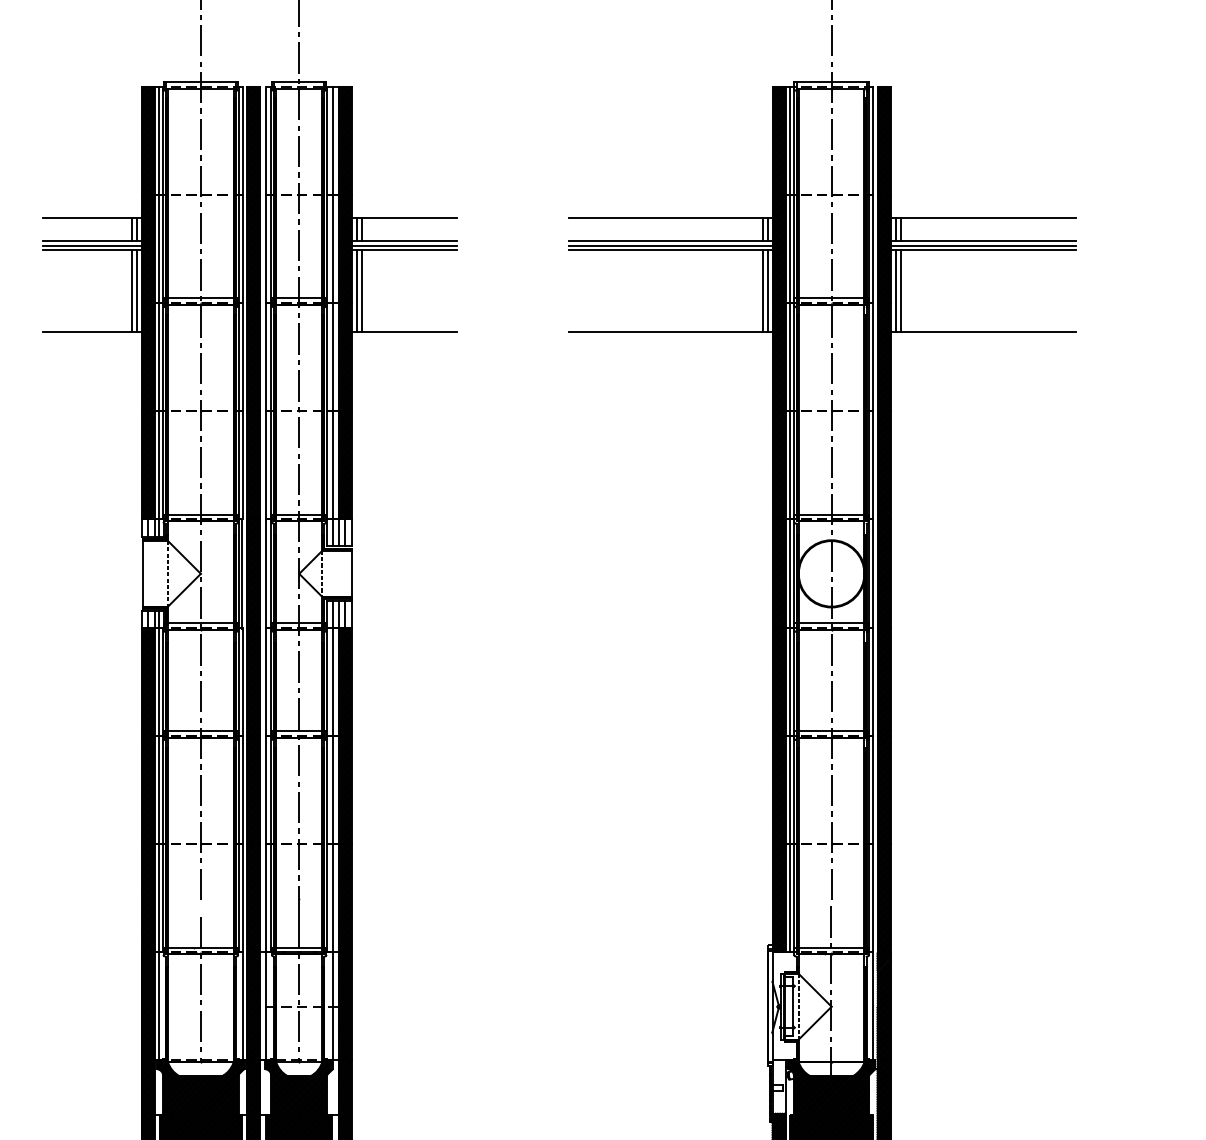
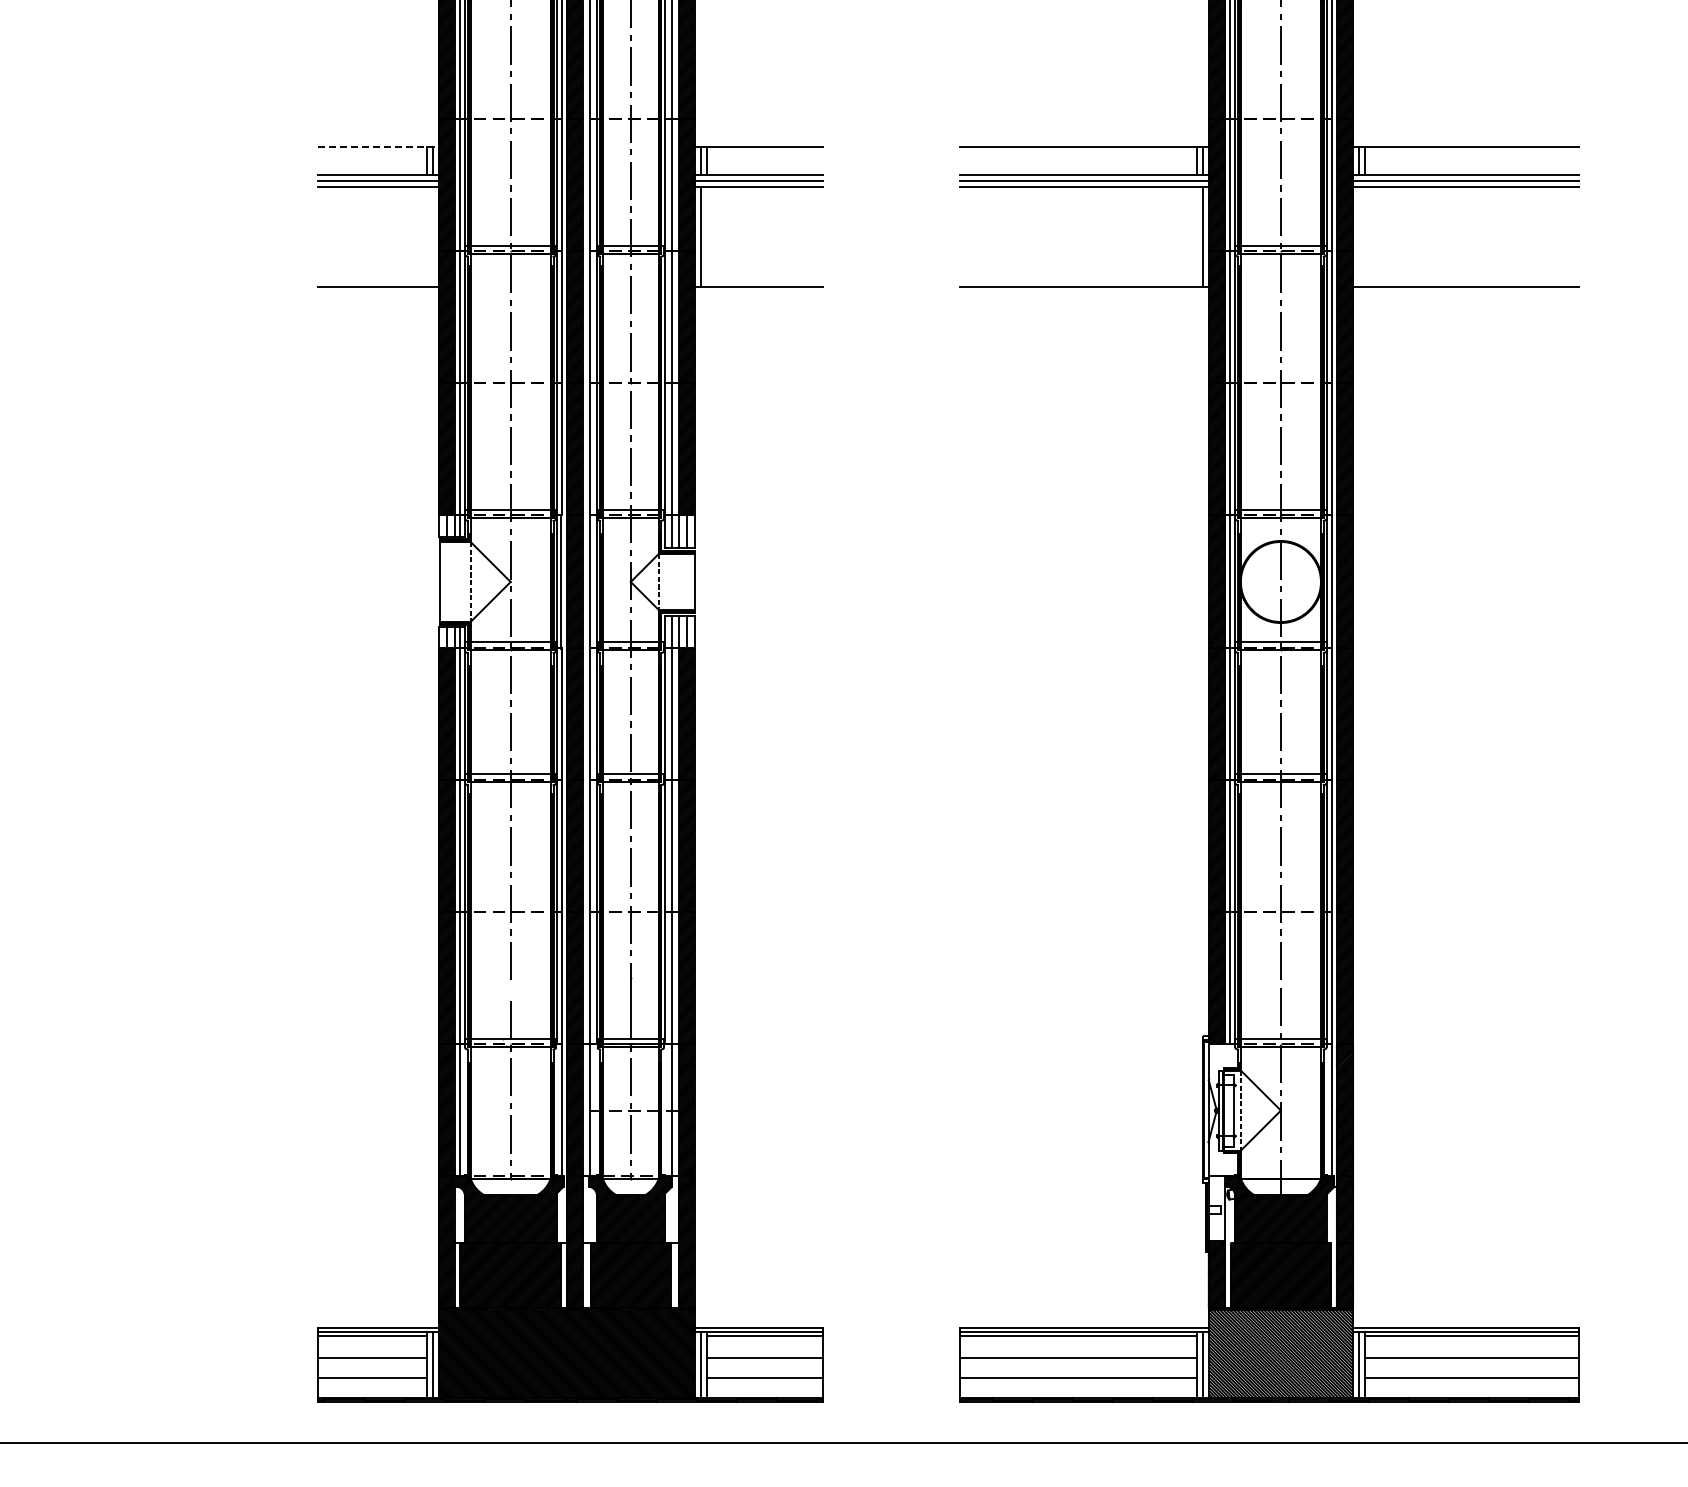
line: (93, 218) -> (379, 147), solid -> dashed
line: (131, 291) -> (426, 237), removed
line: (136, 291) -> (432, 237), removed
line: (361, 291) -> (706, 237), removed
line: (762, 291) -> (1196, 237), removed
line: (895, 291) -> (1359, 237), removed
line: (900, 291) -> (1365, 237), removed

